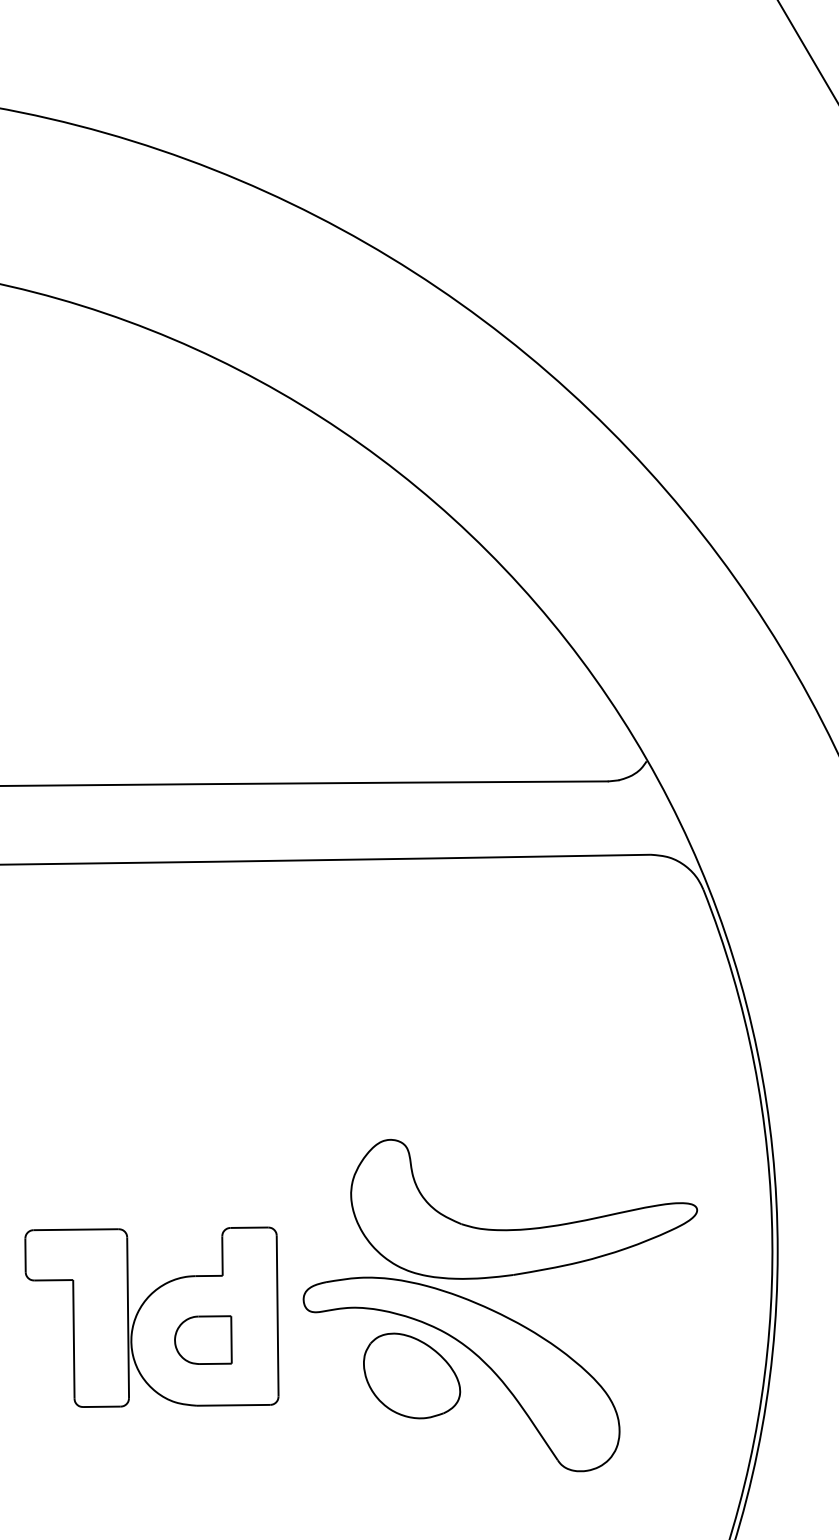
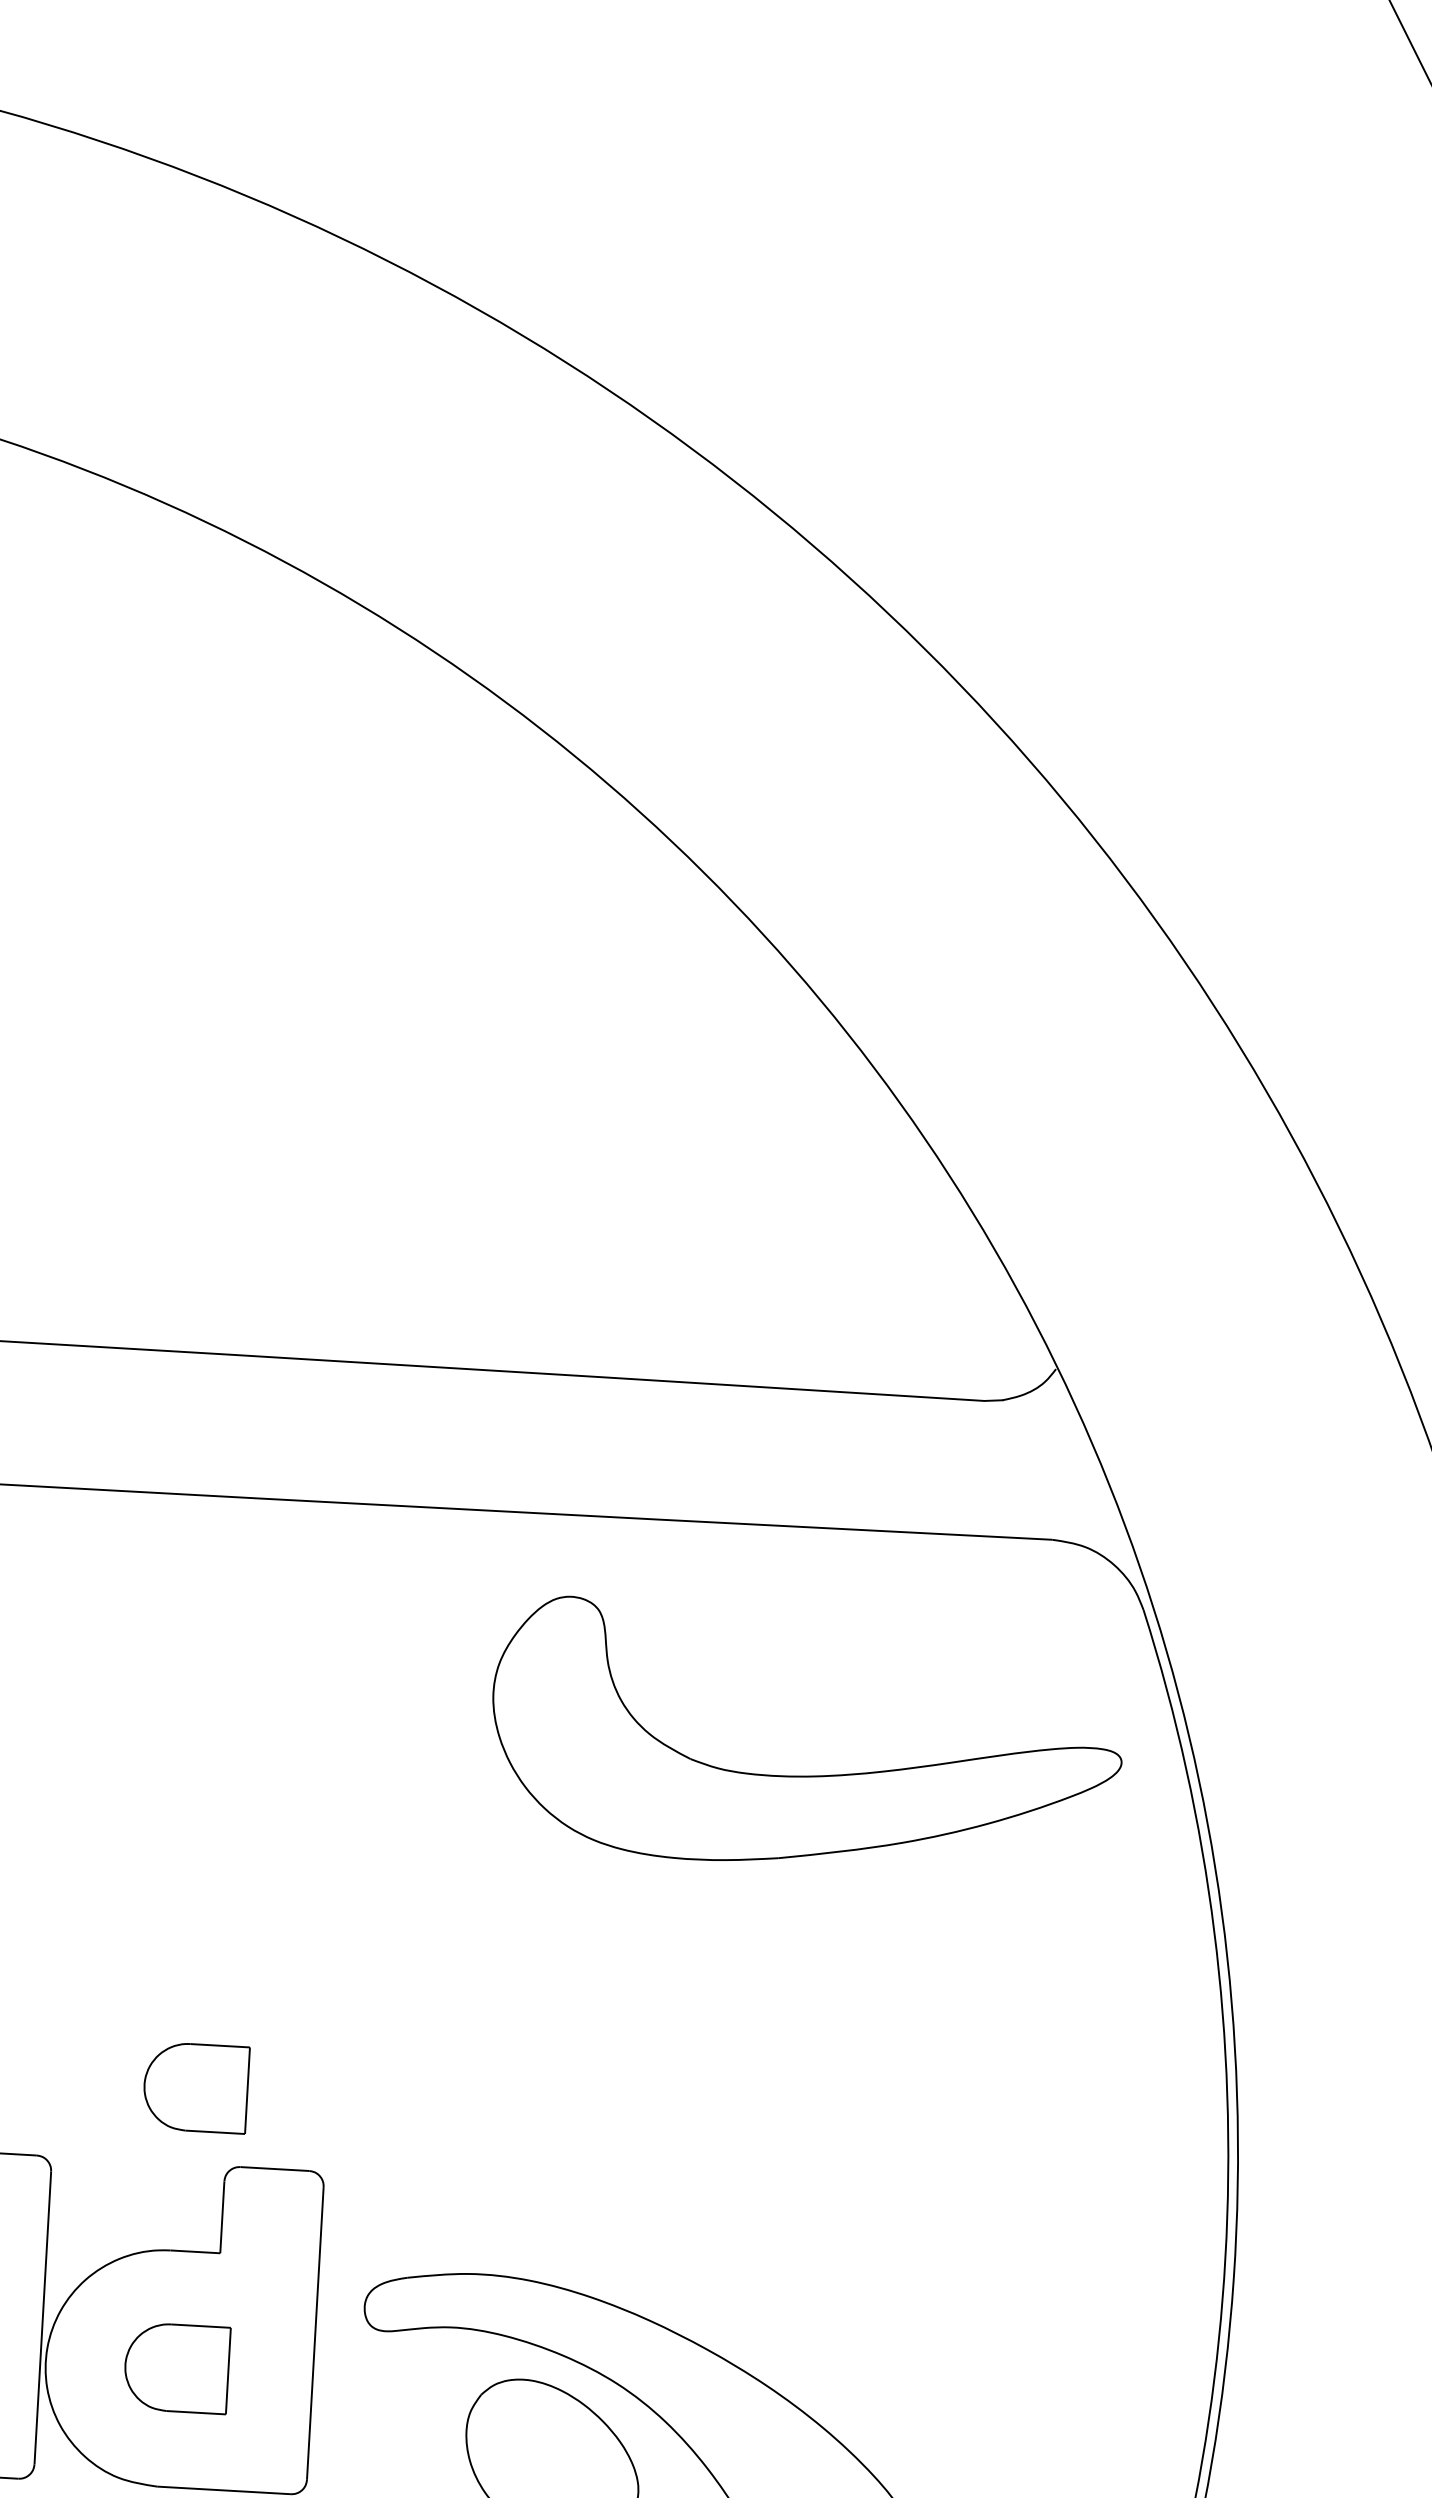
part: (203, 1185) -> (196, 2086), added
part: (524, 1228) -> (804, 1774), moved

